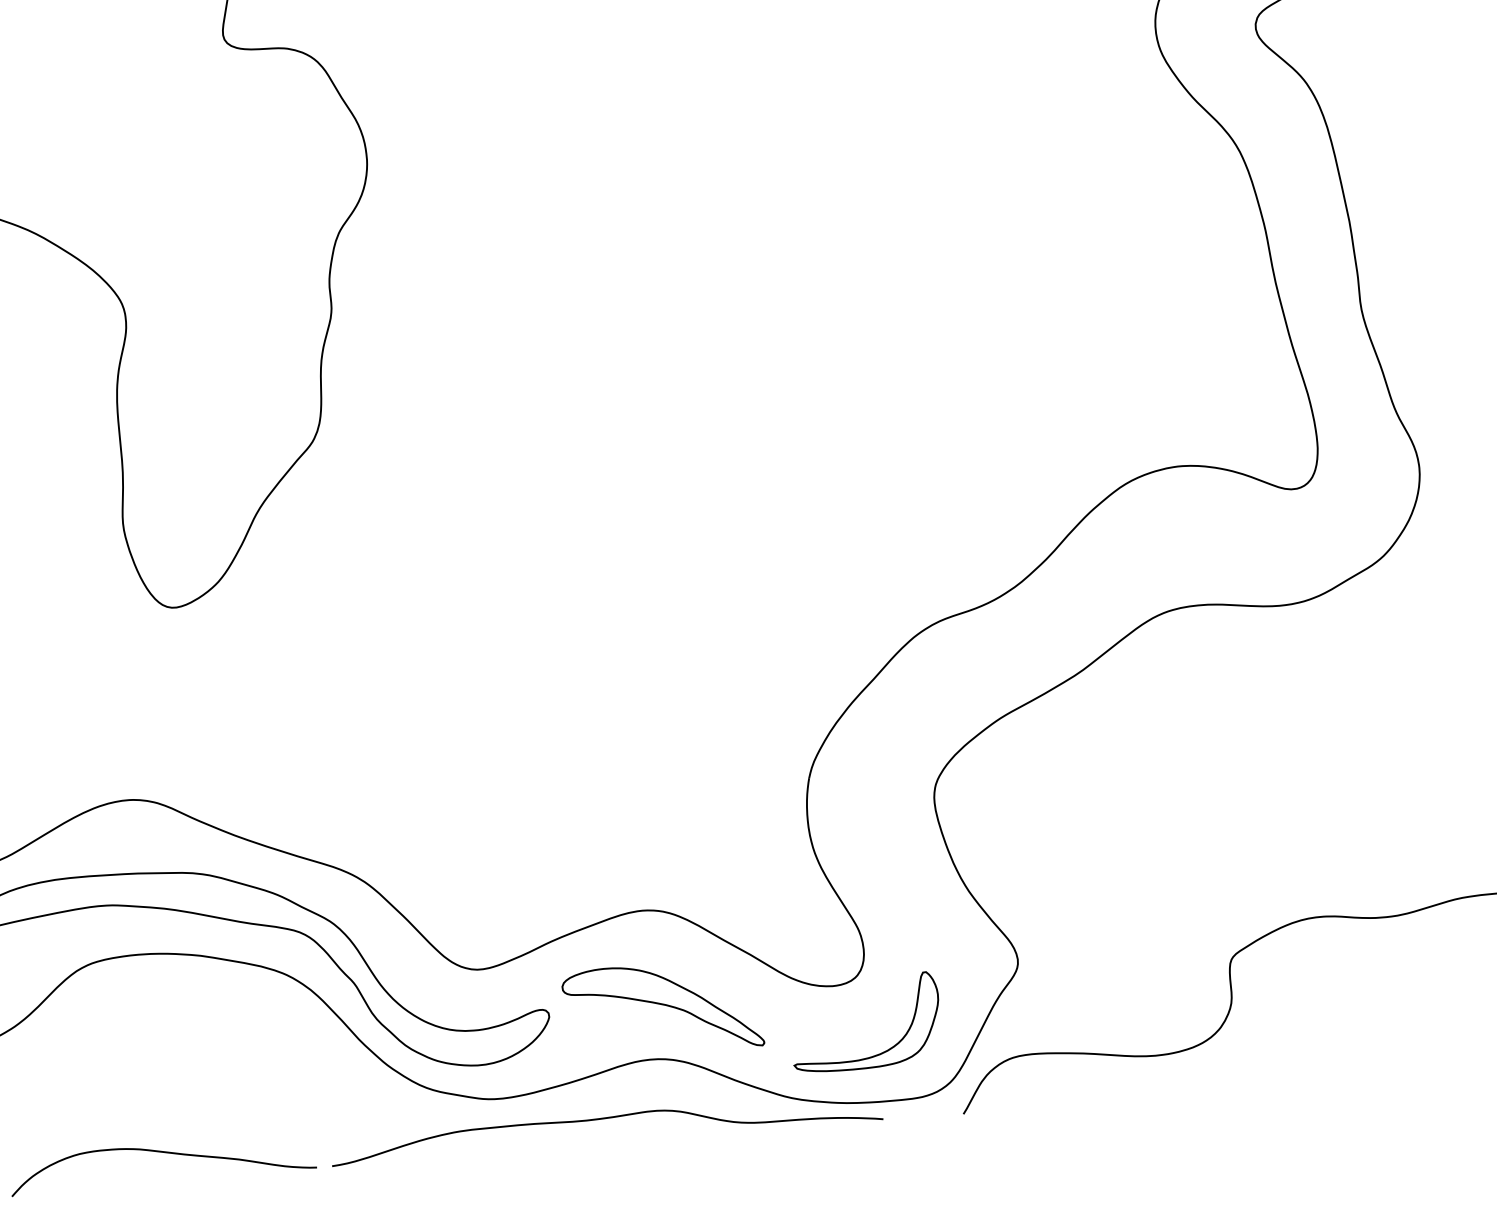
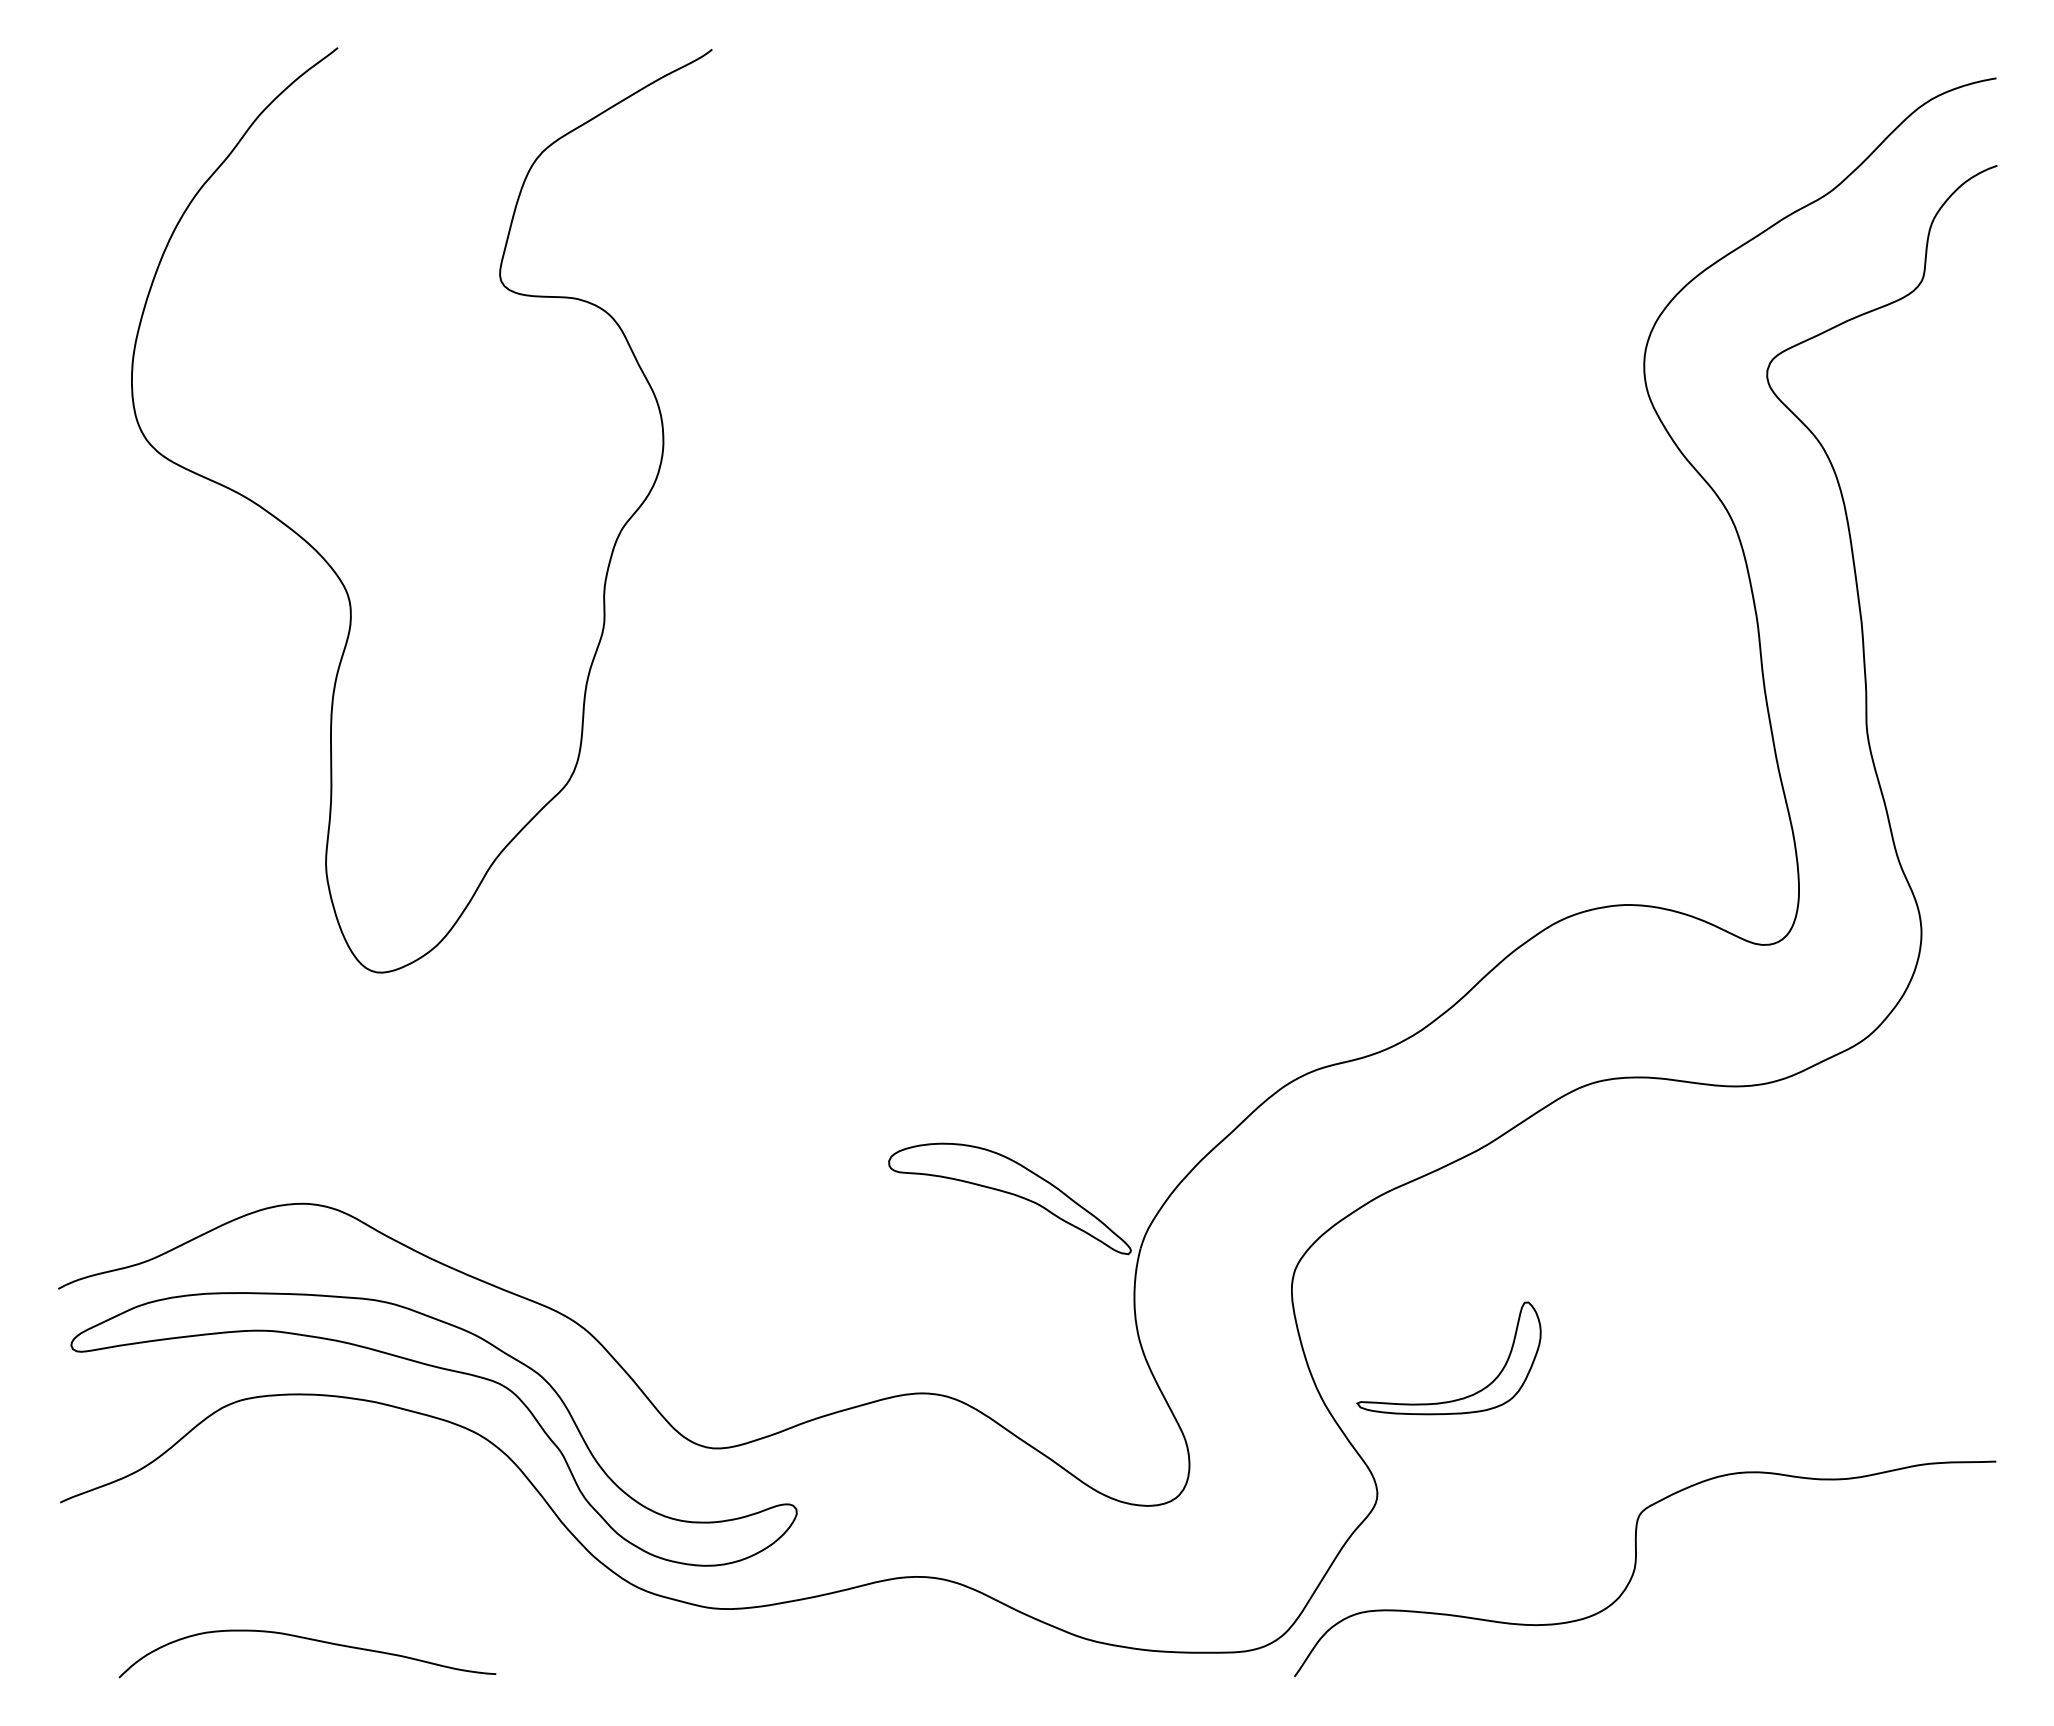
part: (662, 1008) -> (1009, 1198), moved
part: (875, 1054) -> (1458, 1398), moved
curve: (601, 1119) -> (850, 1645), removed

